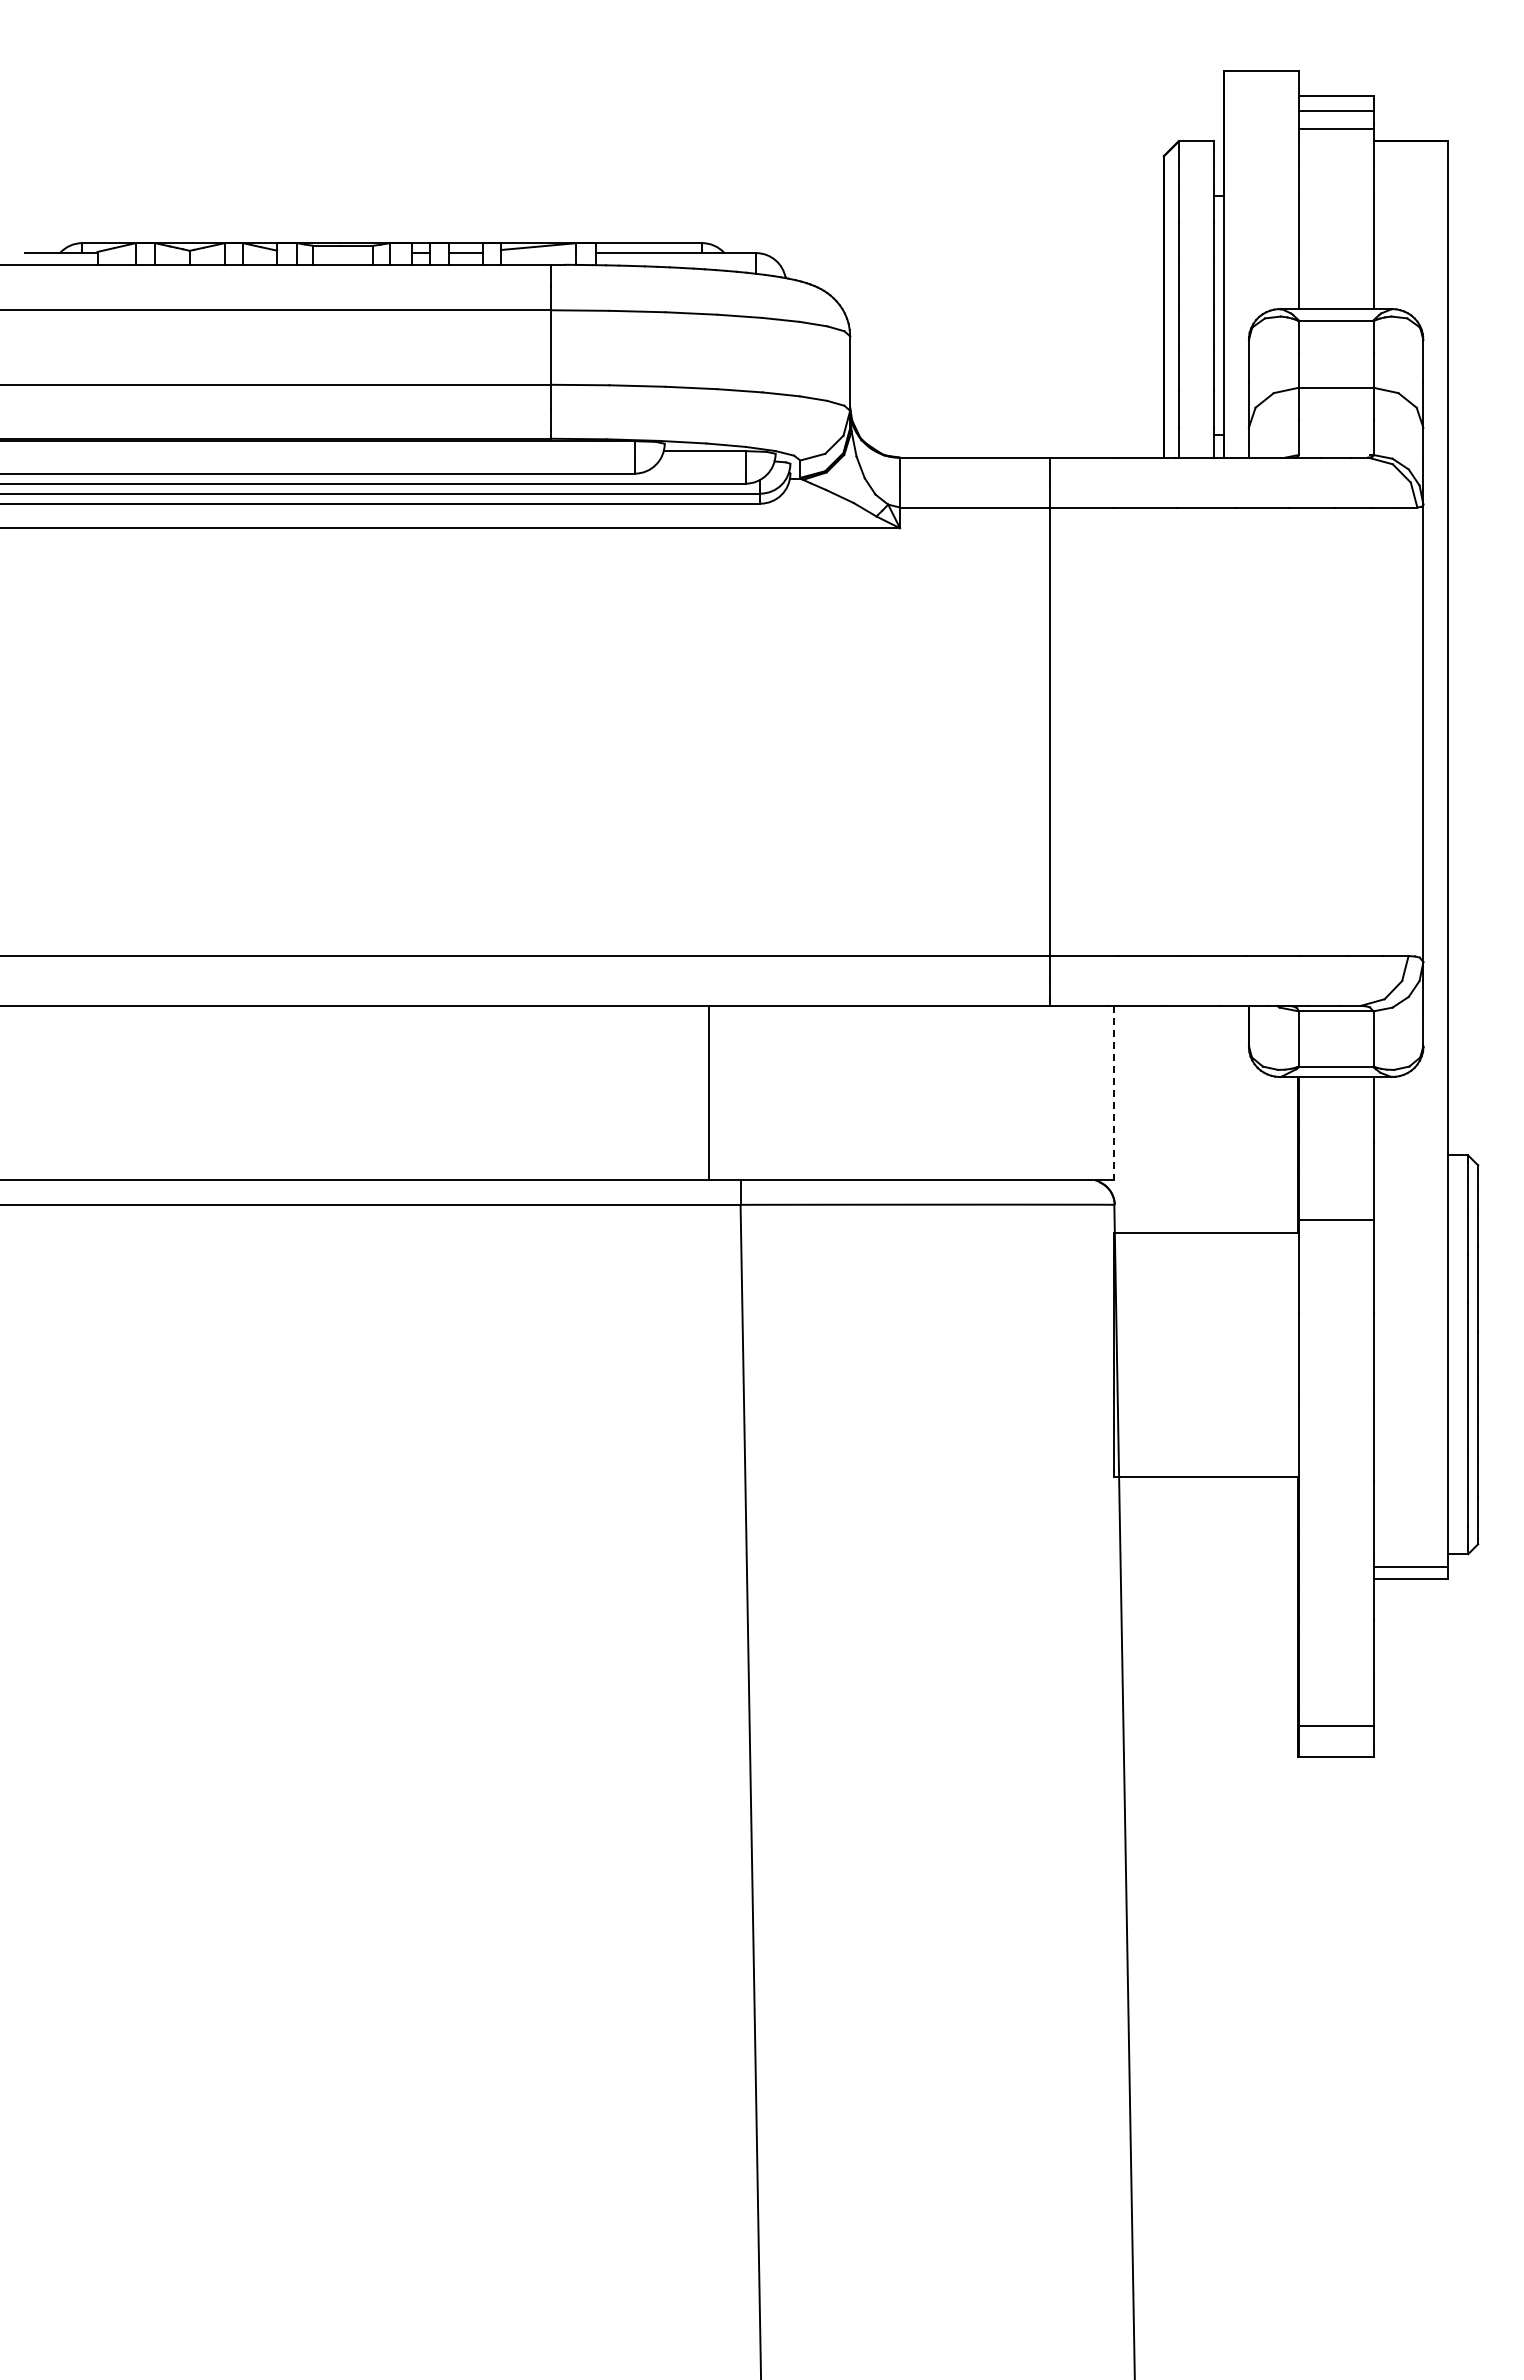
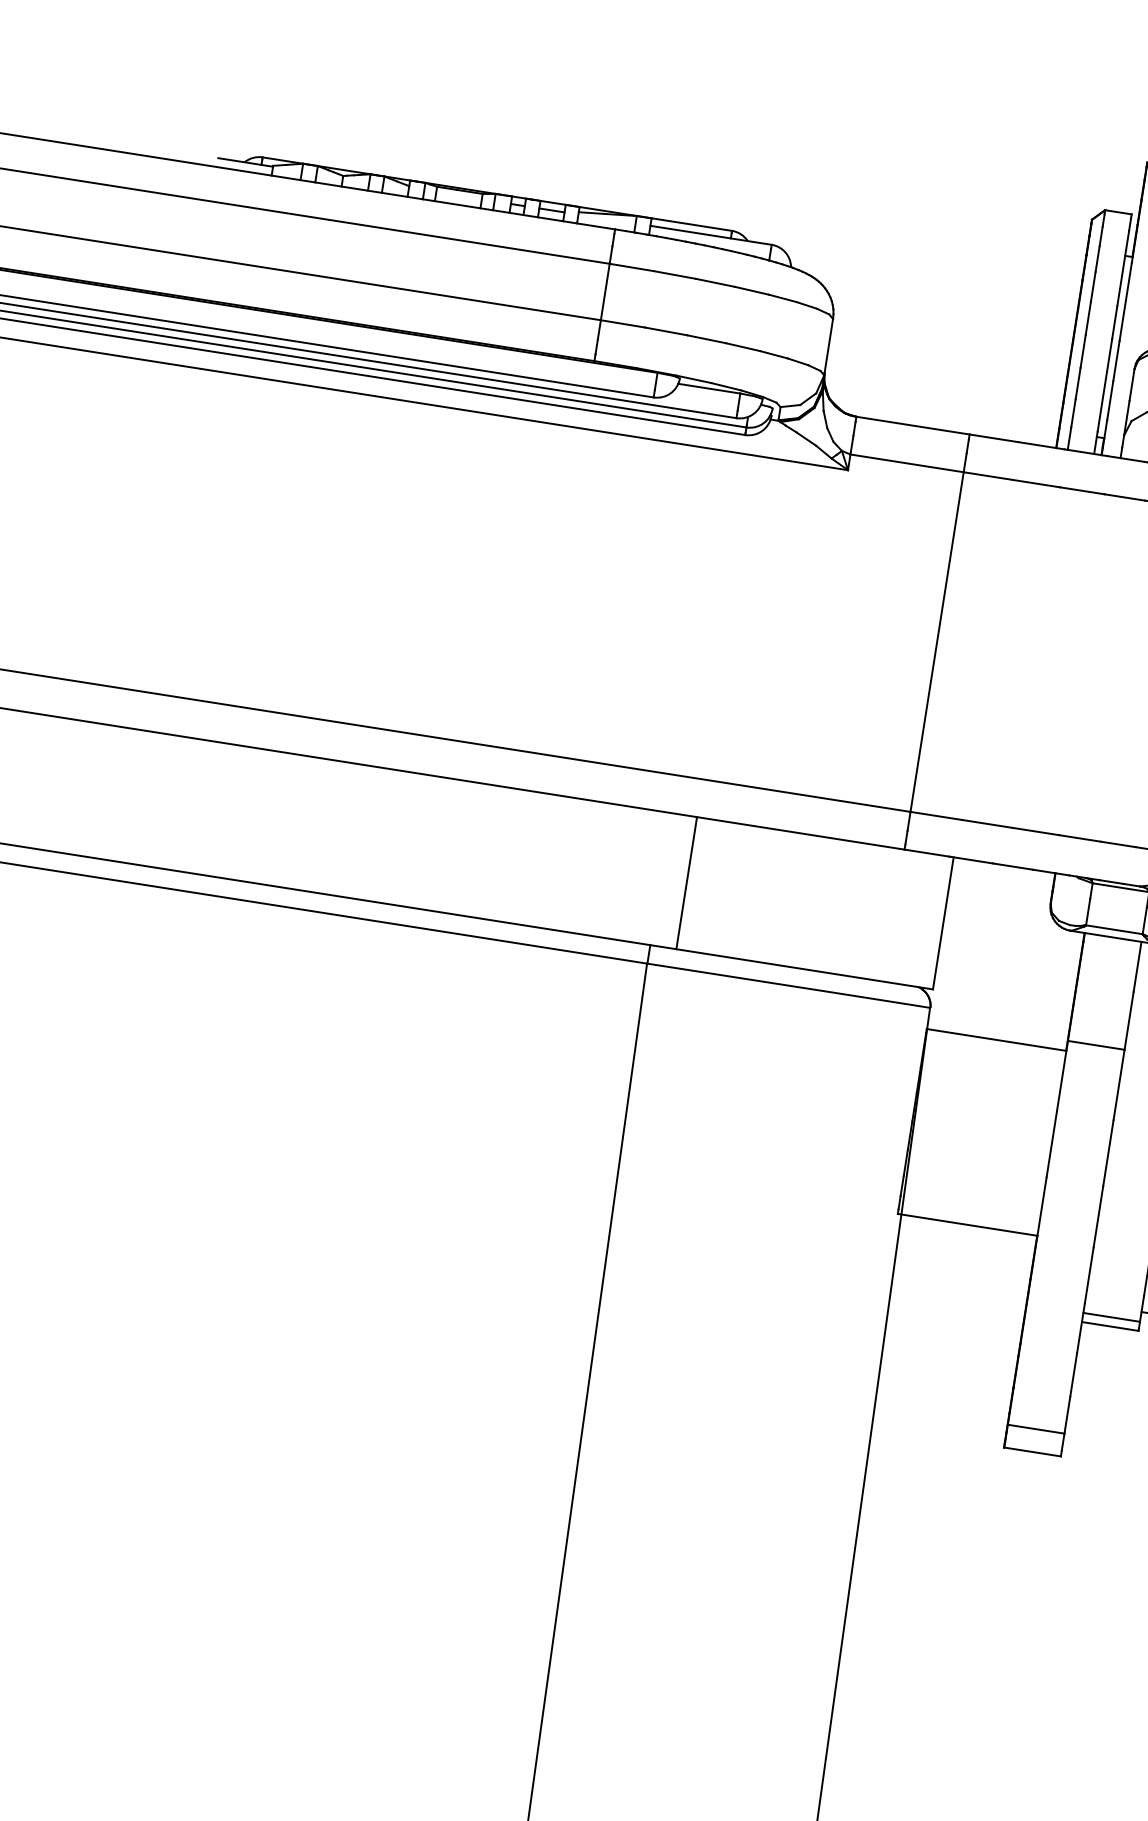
line: (709, 1092) -> (686, 882), moved
line: (1114, 1093) -> (943, 923), dashed -> solid

